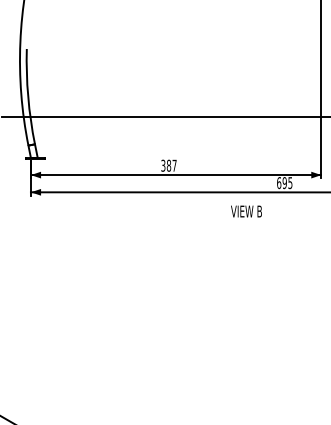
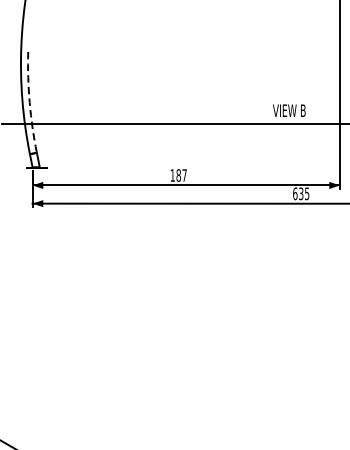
arc: (28, 96) -> (29, 102), solid -> dashed
text: (163, 165) -> (172, 175), 387 -> 187
text: (284, 182) -> (300, 193), 695 -> 635
text: (246, 211) -> (289, 110), moved

